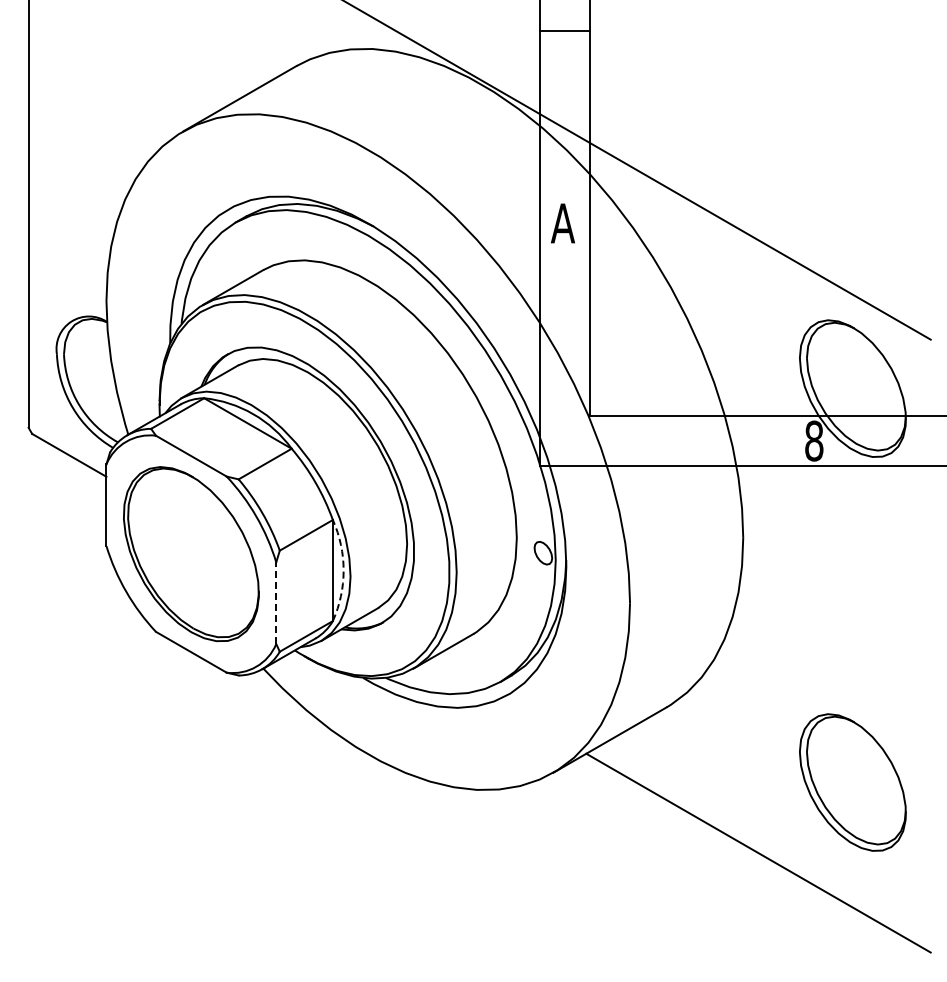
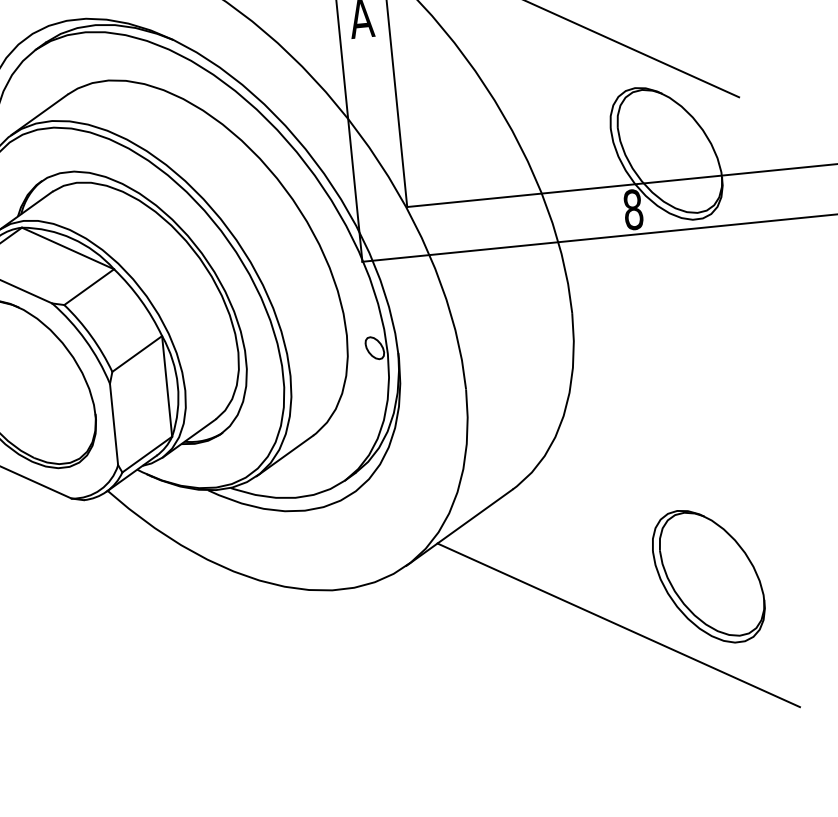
arc: (343, 570) -> (177, 385), dashed -> solid
line: (276, 603) -> (114, 424), dashed -> solid
part: (852, 782) -> (708, 576), moved

